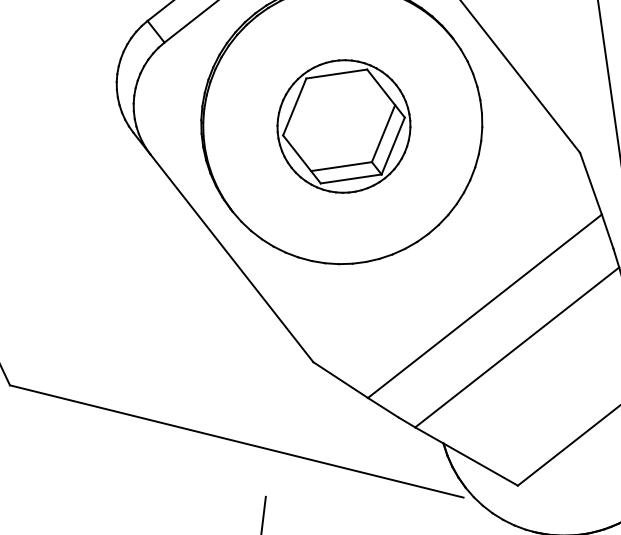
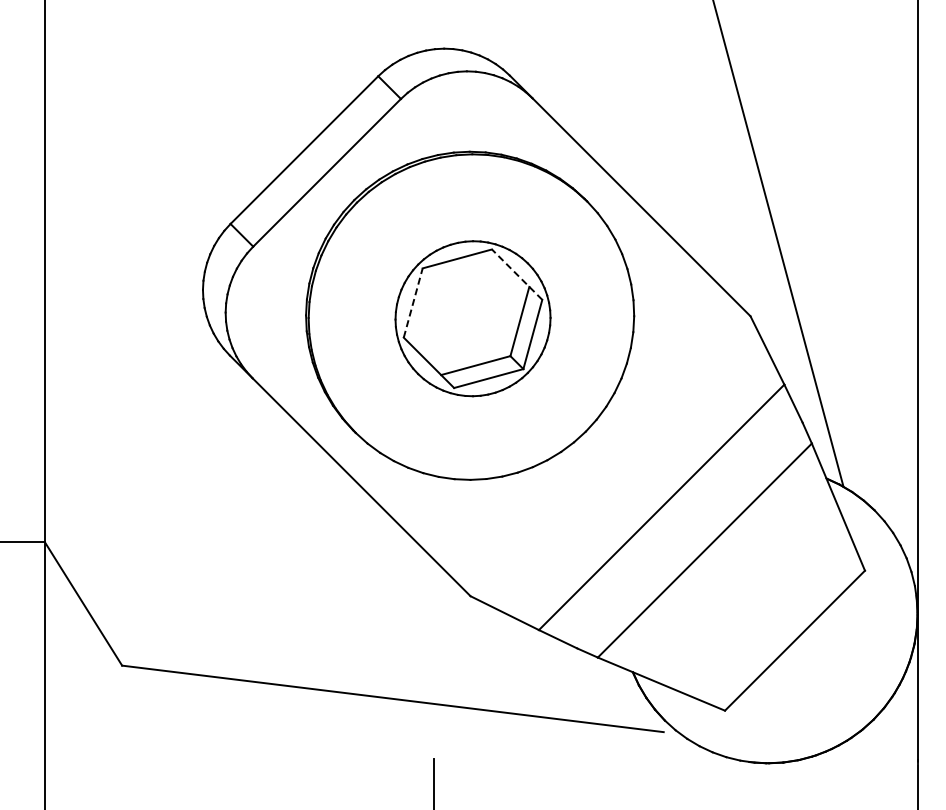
line: (386, 93) -> (517, 274), solid -> dashed
line: (294, 107) -> (413, 303), solid -> dashed

